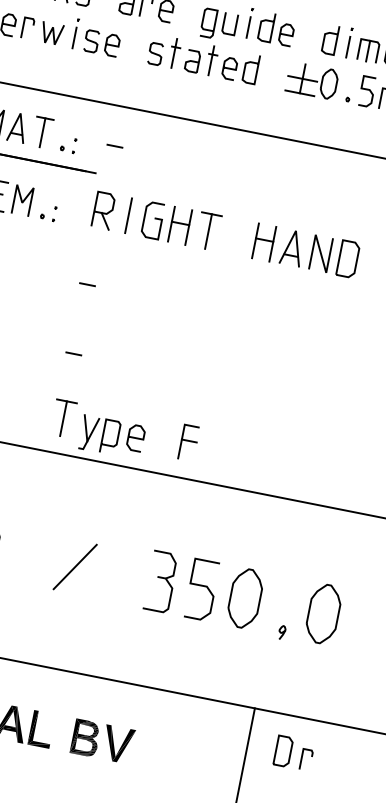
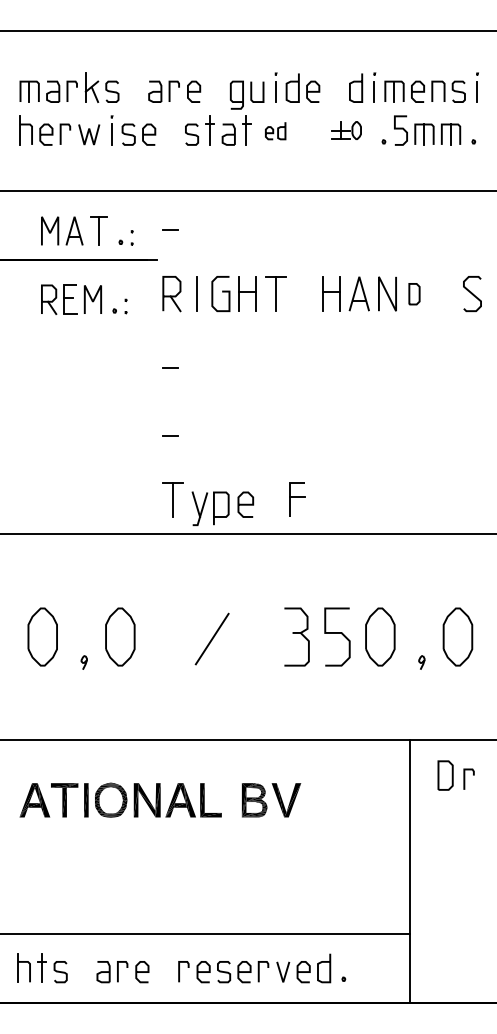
part: (240, 66) -> (275, 130), size x0.6
part: (312, 80) -> (346, 130), size x0.6
part: (348, 259) -> (414, 294), size x0.6

